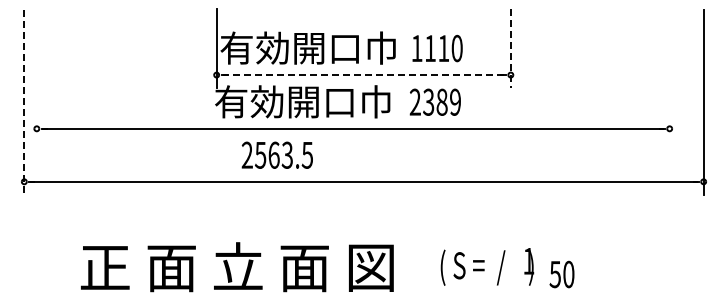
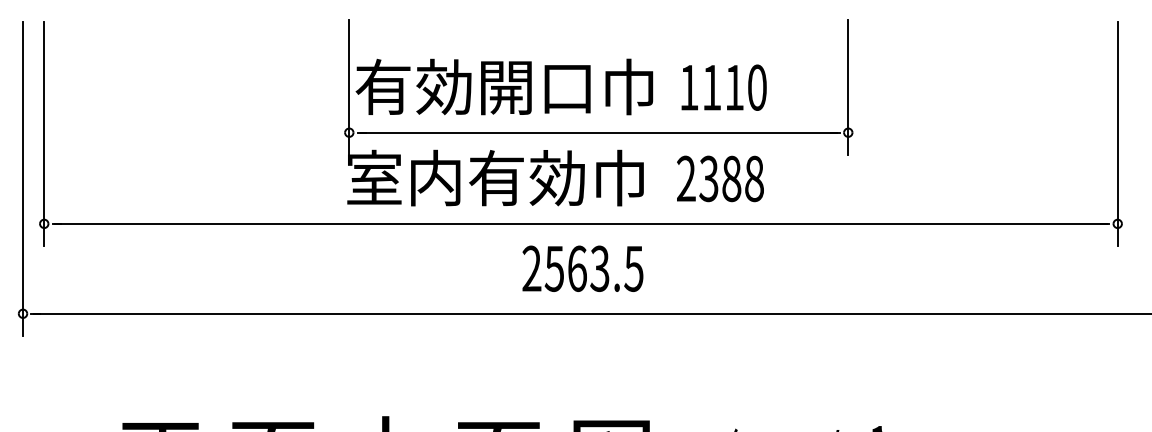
line: (510, 48) -> (847, 87), dashed -> solid
line: (36, 75) -> (43, 133), added
line: (363, 75) -> (598, 133), dashed -> solid
line: (669, 75) -> (1117, 133), added
text: (285, 101) -> (466, 177), 有効開口巾 -> 室内有効巾
text: (455, 101) -> (754, 177), 2389 -> 2388
line: (24, 102) -> (23, 179), dashed -> solid
text: (276, 154) -> (581, 267), moved

